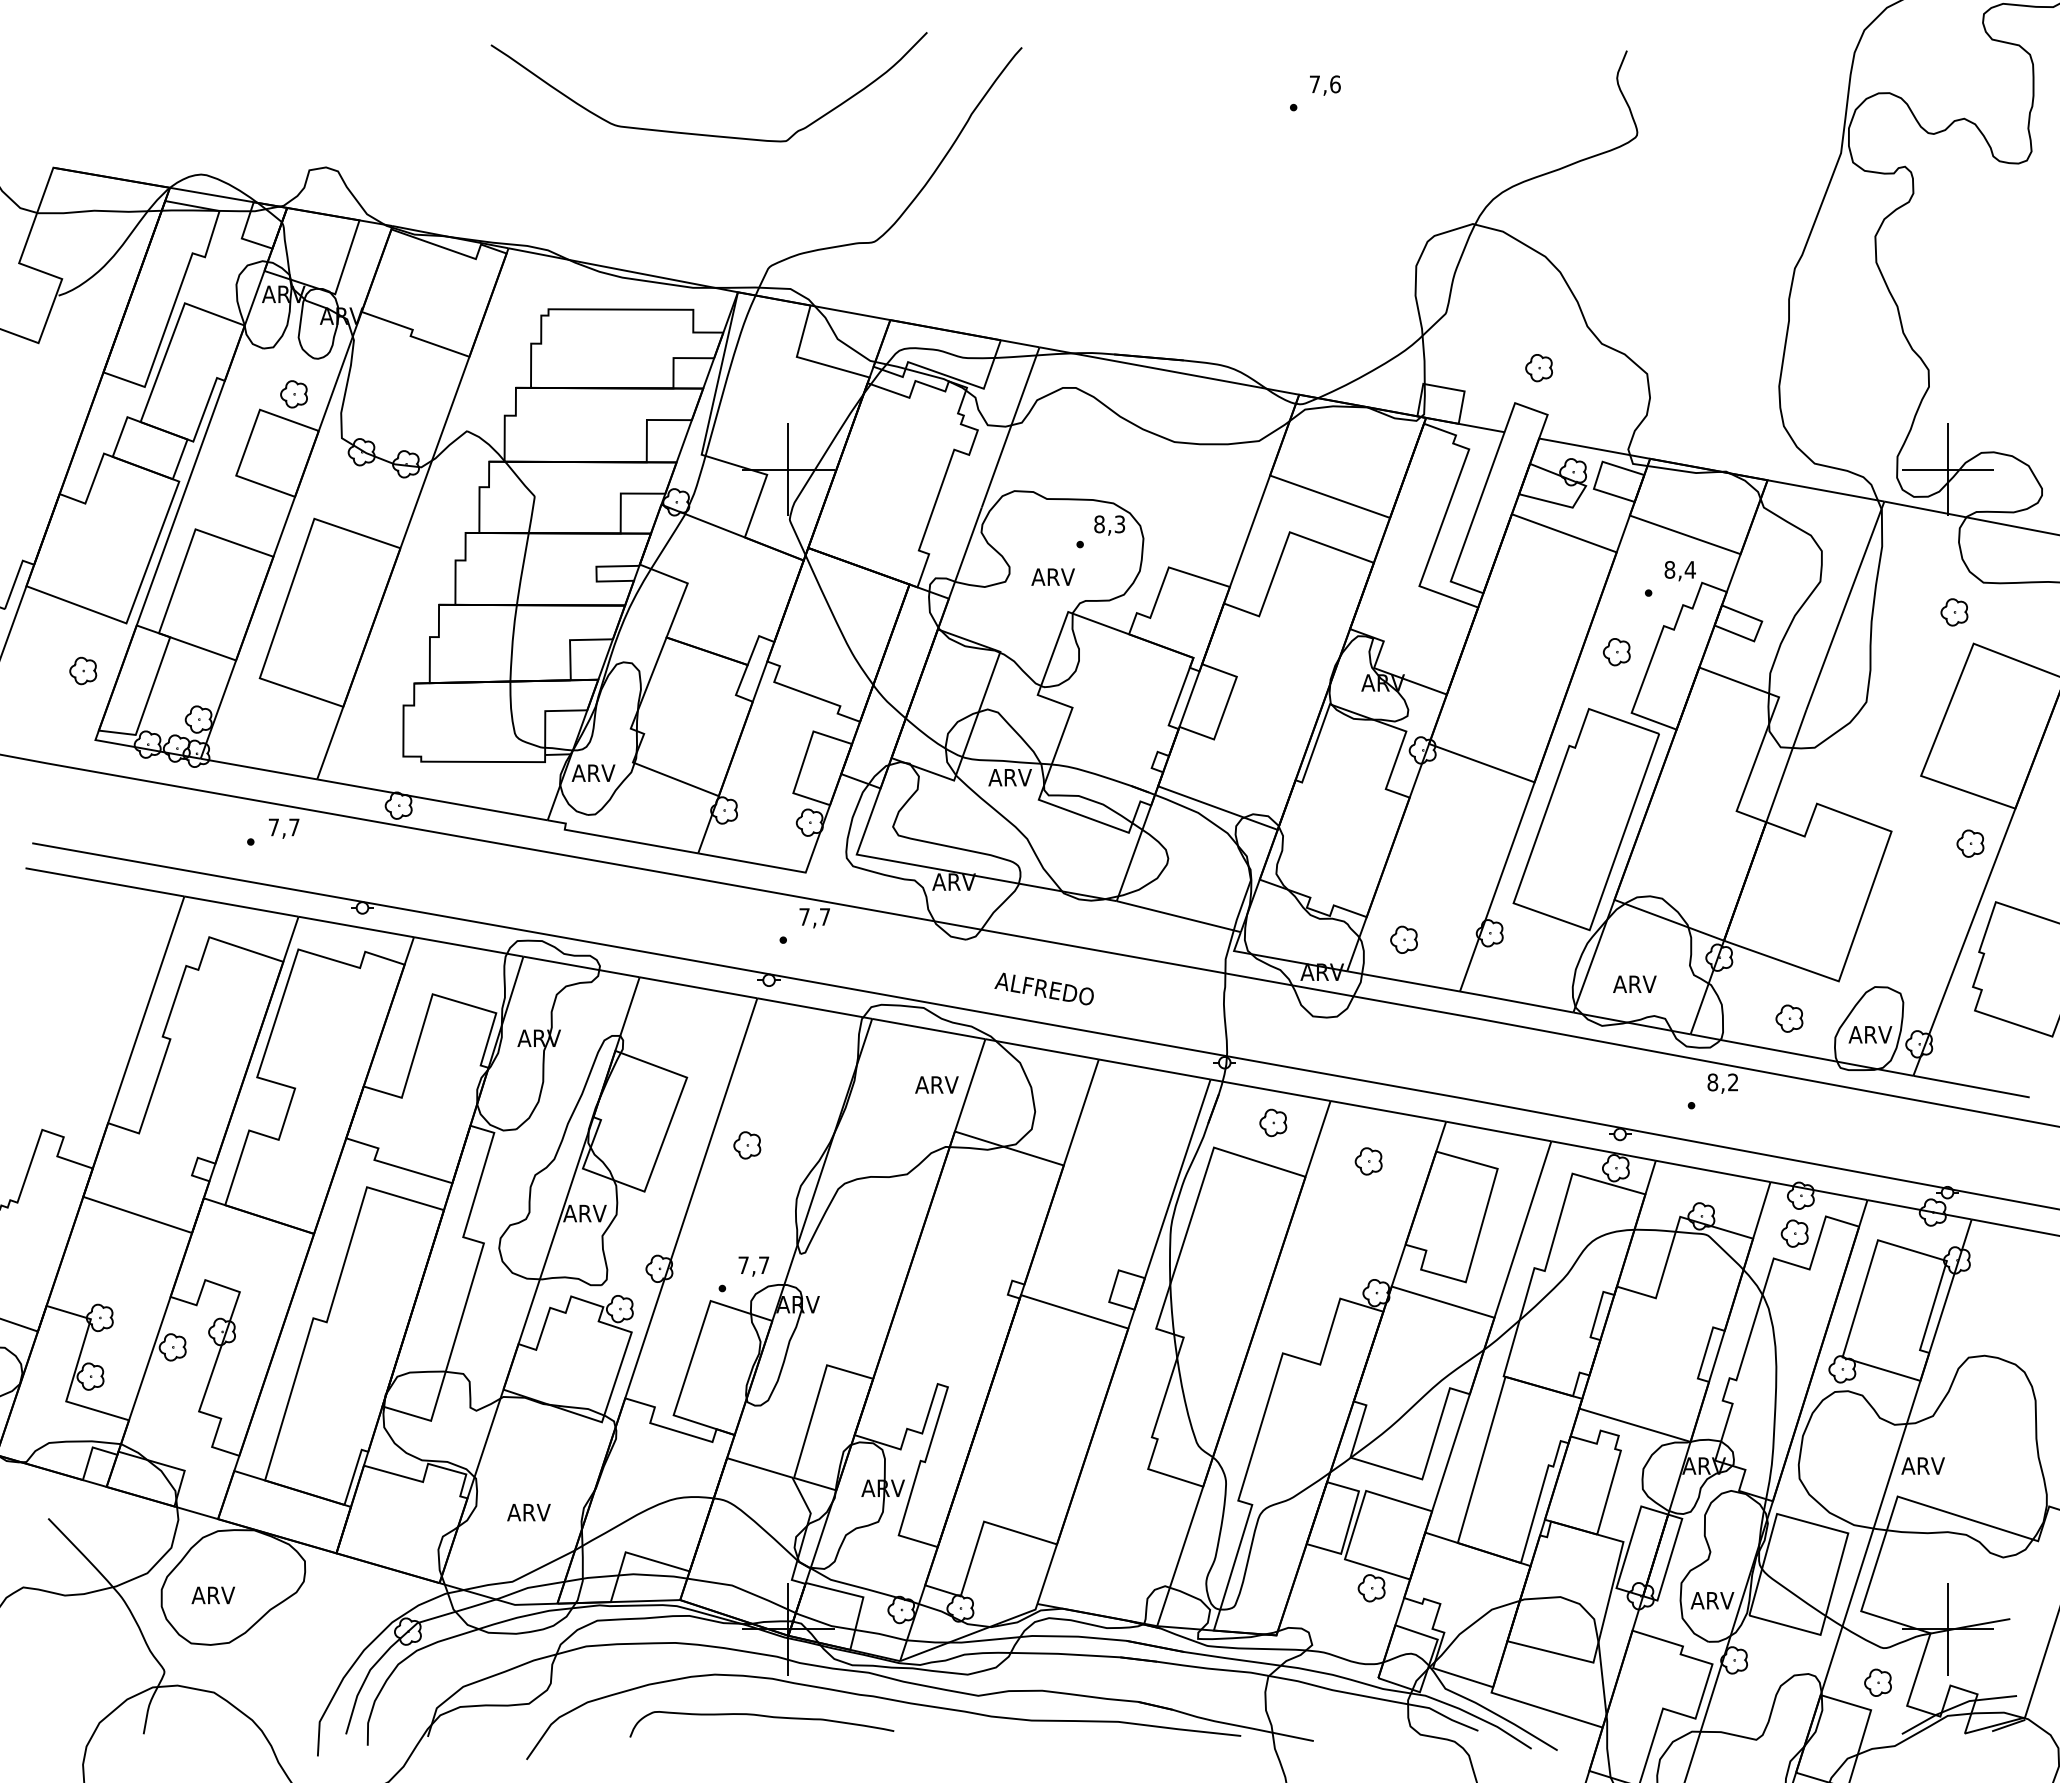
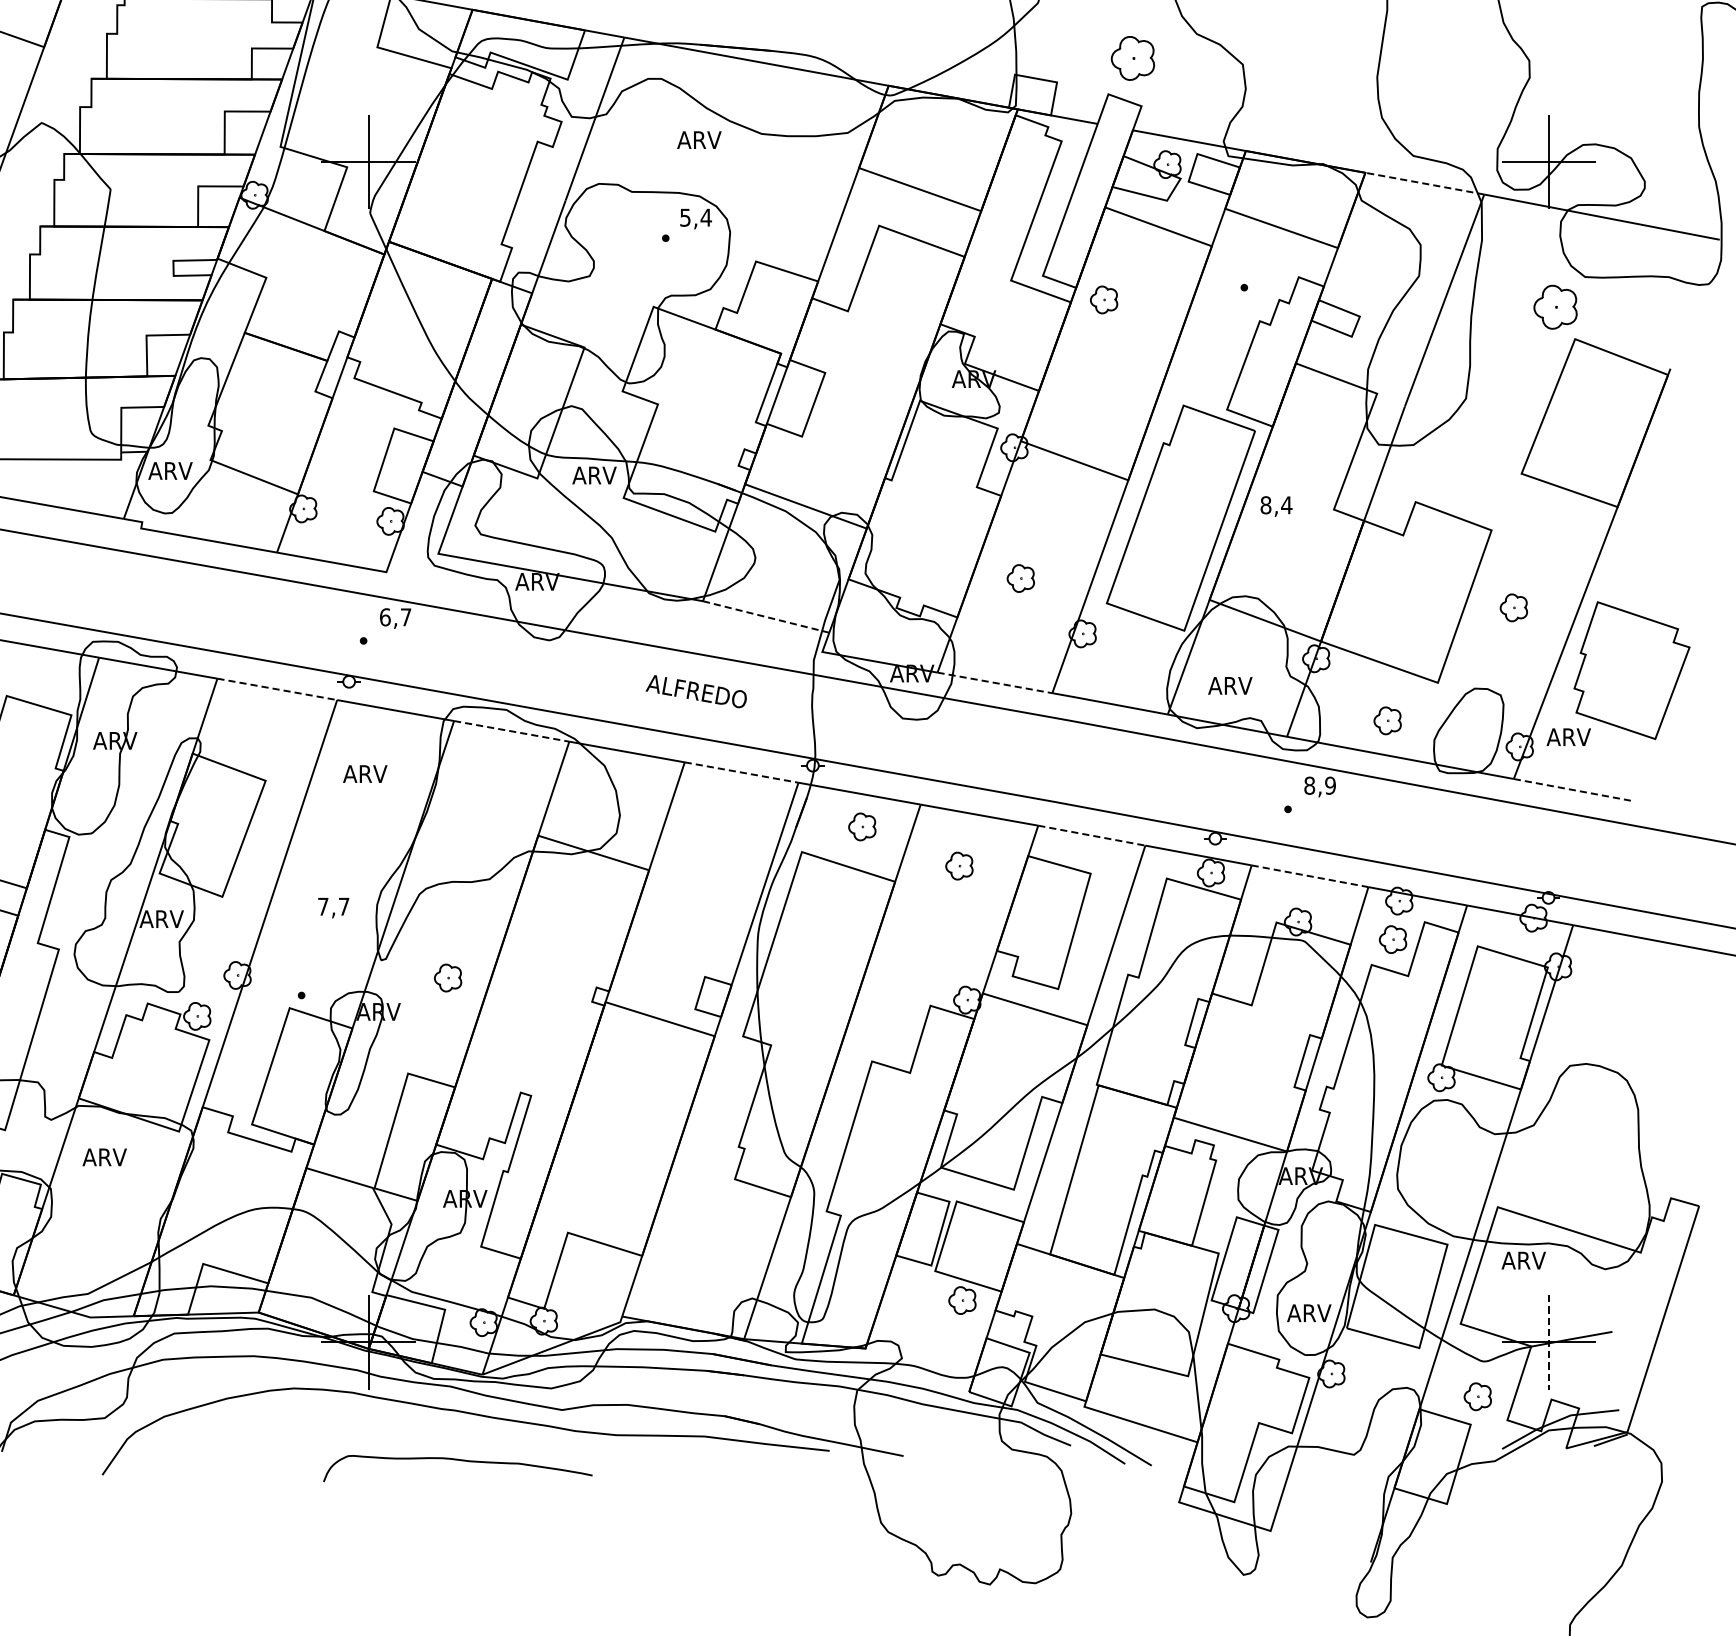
part: (1538, 368) -> (1132, 59), size x1.6
line: (1825, 490) -> (1424, 183), solid -> dashed
text: (1109, 524) -> (695, 217), 8,3 -> 5,4
text: (1679, 571) -> (1275, 506), moved
text: (1052, 576) -> (698, 139), moved
part: (1954, 612) -> (1555, 307), size x1.6
part: (1616, 652) -> (1103, 300), moved
part: (1970, 843) -> (1513, 607), moved
text: (804, 916) -> (385, 616), 7,7 -> 6,7
line: (1178, 916) -> (765, 616), solid -> dashed
part: (1403, 939) -> (1020, 578), moved
line: (1404, 981) -> (995, 682), solid -> dashed
line: (698, 987) -> (277, 689), solid -> dashed
text: (1043, 988) -> (695, 691), moved
line: (928, 1029) -> (511, 731), solid -> dashed
text: (1870, 1034) -> (1568, 736), moved
line: (1154, 1069) -> (741, 772), solid -> dashed
text: (1733, 1082) -> (1330, 785), 8,2 -> 8,9
text: (936, 1084) -> (364, 773), moved
line: (1972, 1086) -> (1573, 789), solid -> dashed
line: (1498, 1131) -> (1091, 835), solid -> dashed
part: (747, 1145) -> (448, 978), moved
line: (1713, 1171) -> (1310, 876), solid -> dashed
text: (753, 1266) -> (333, 907), moved
text: (1922, 1465) -> (1523, 1260), moved
text: (528, 1512) -> (104, 1157), moved
line: (1948, 1629) -> (1549, 1342), solid -> dashed
curve: (761, 1716) -> (457, 1460), moved

